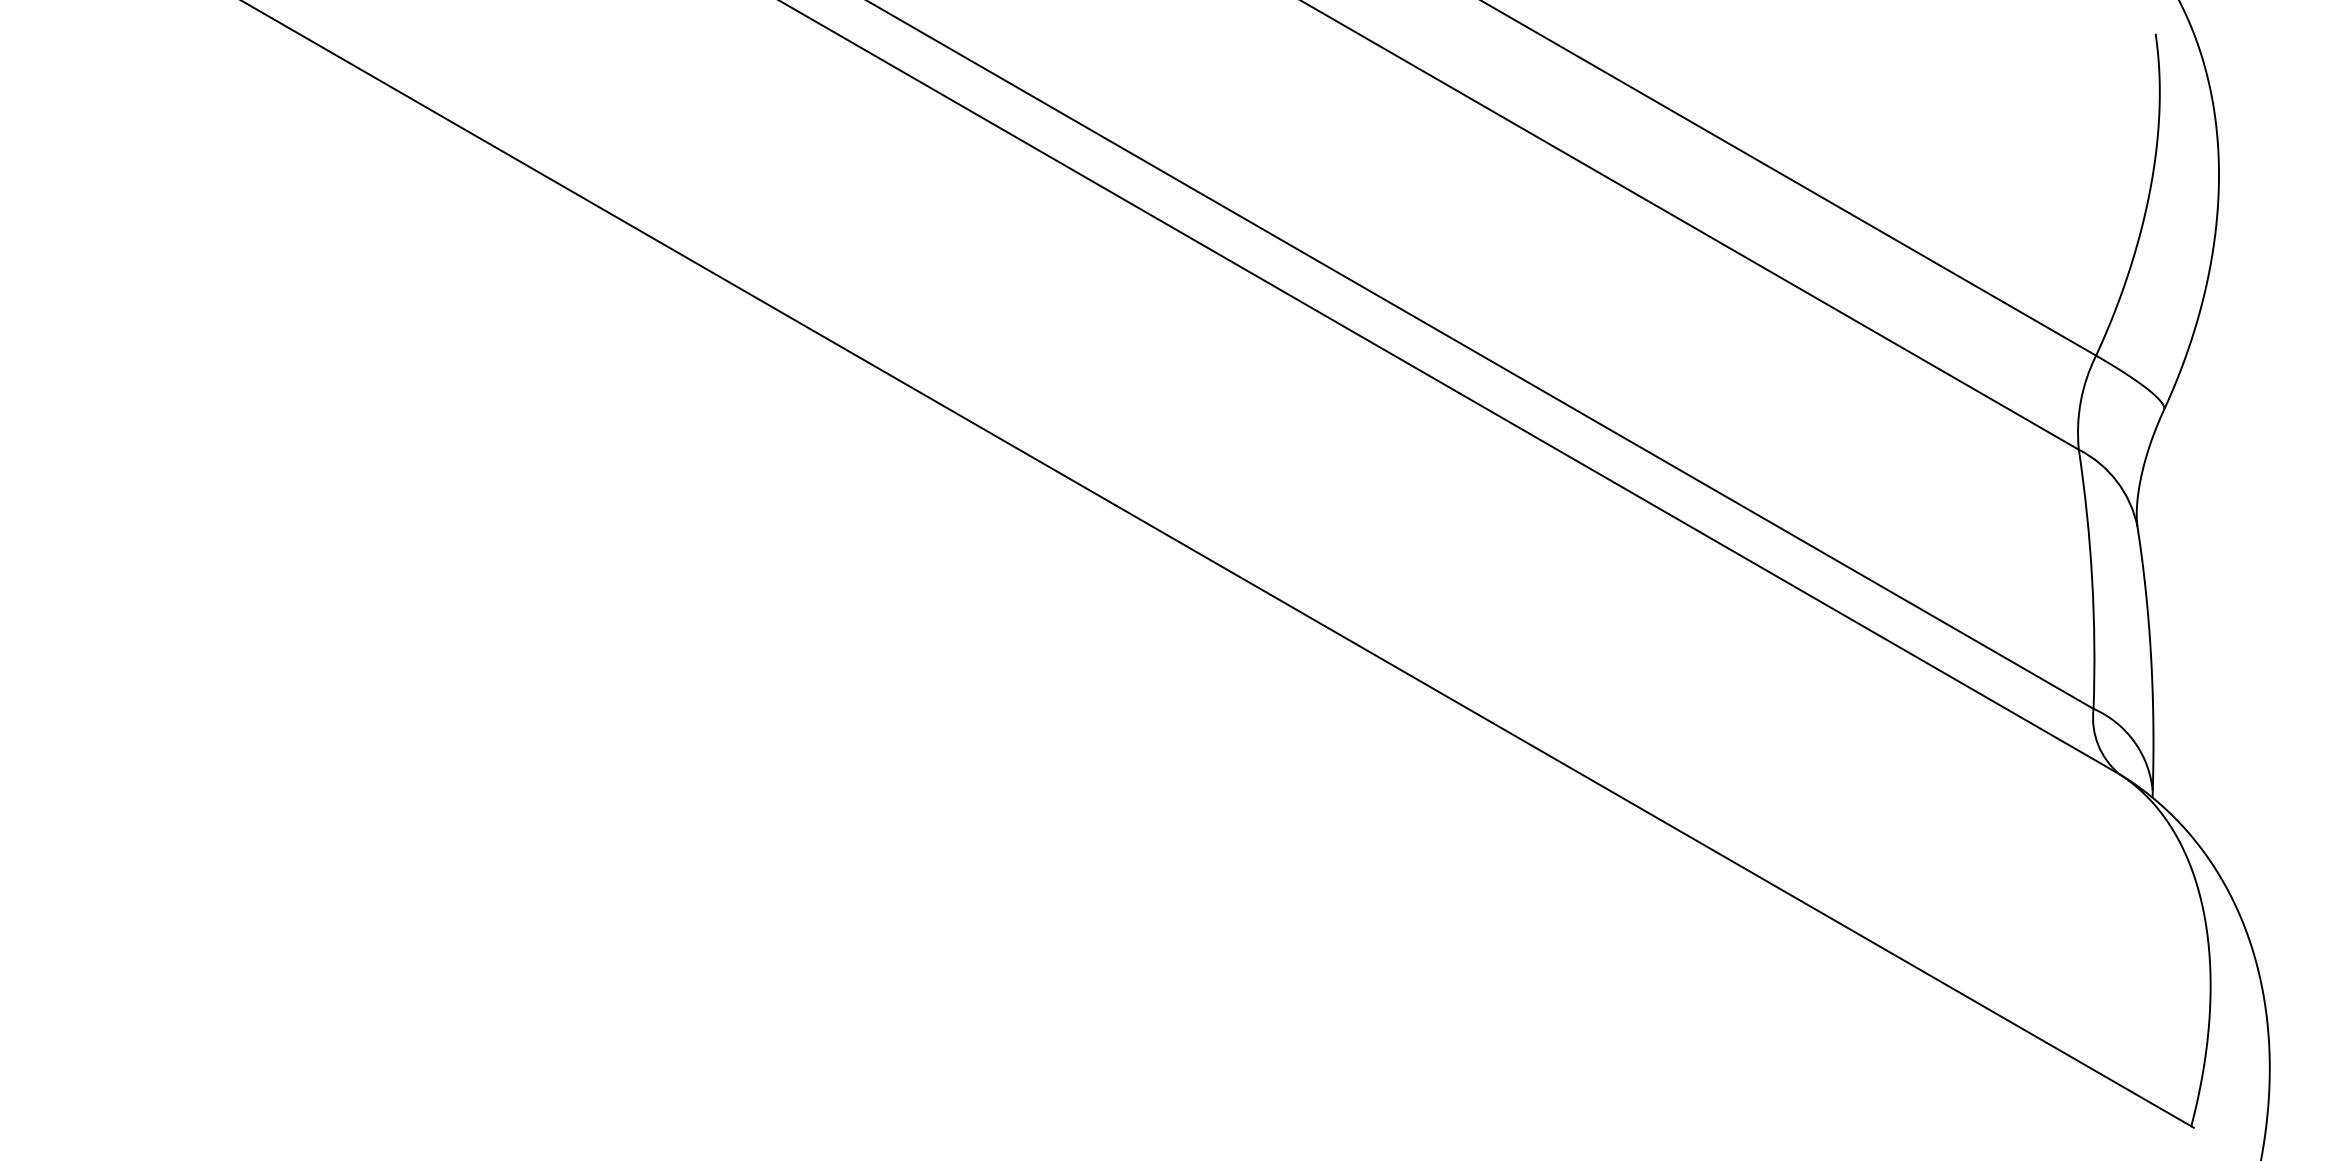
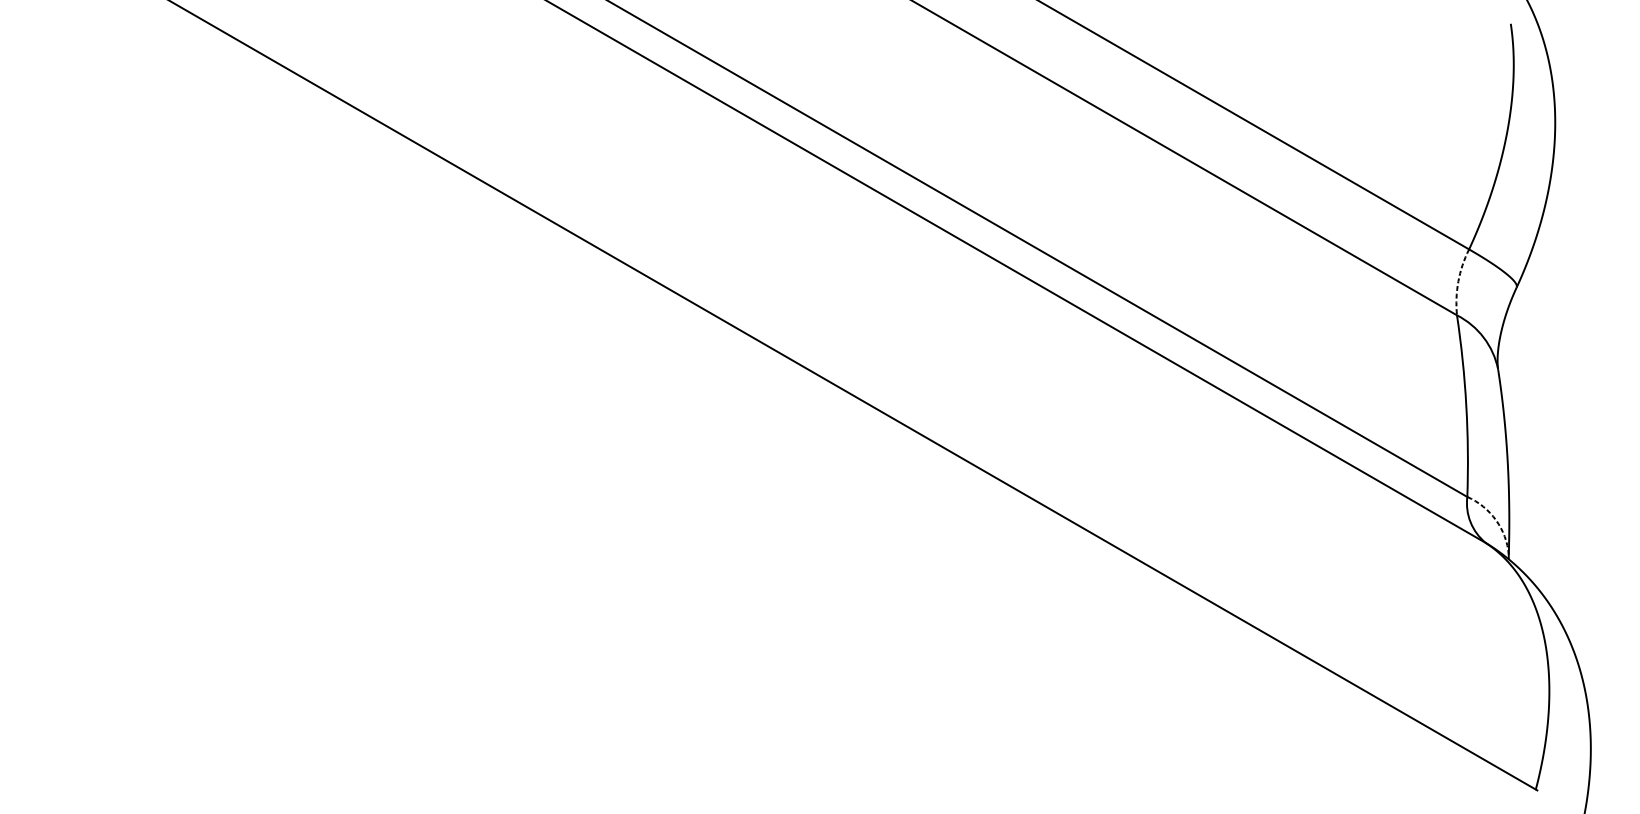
arc: (2080, 401) -> (1458, 281), solid -> dashed
arc: (2134, 742) -> (1496, 520), solid -> dashed

